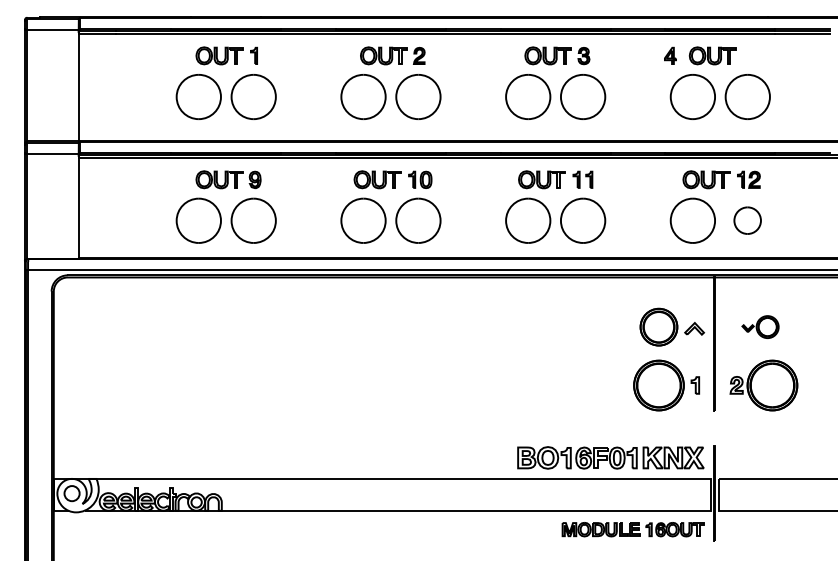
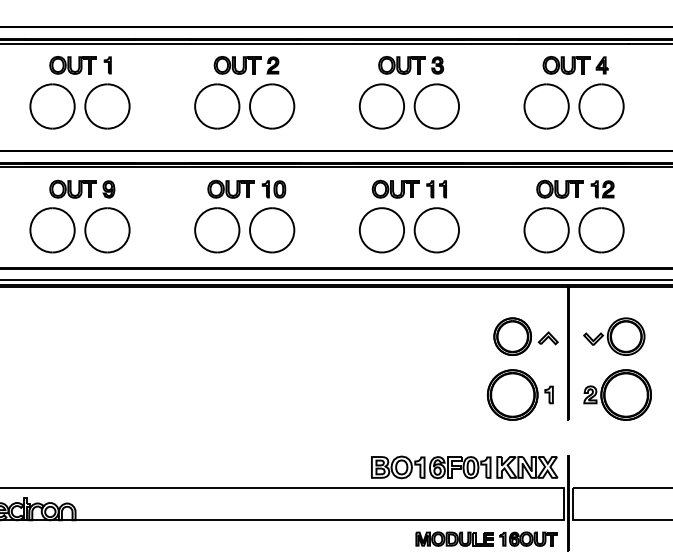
part: (670, 55) -> (602, 65), moved
part: (747, 220) -> (601, 230), size x1.67
part: (760, 326) -> (614, 336), size x1.67

